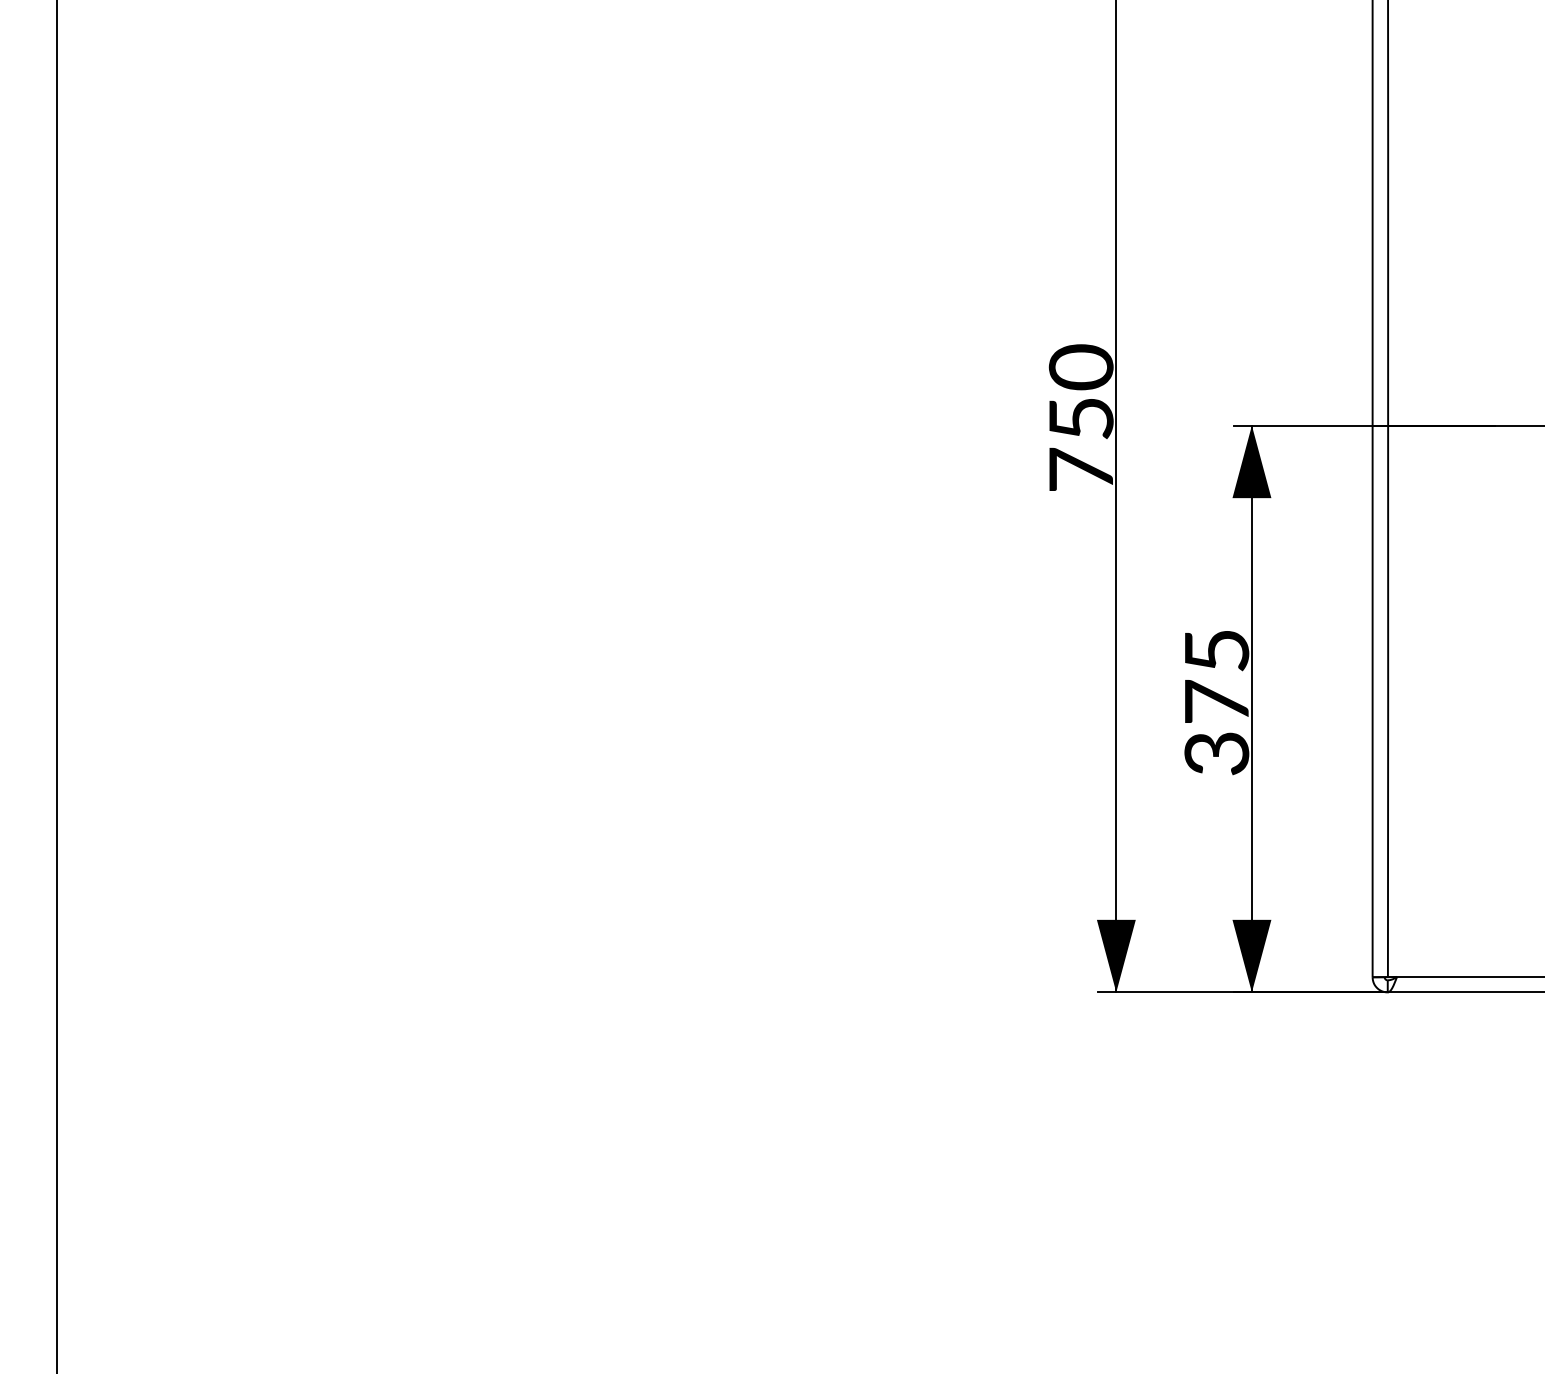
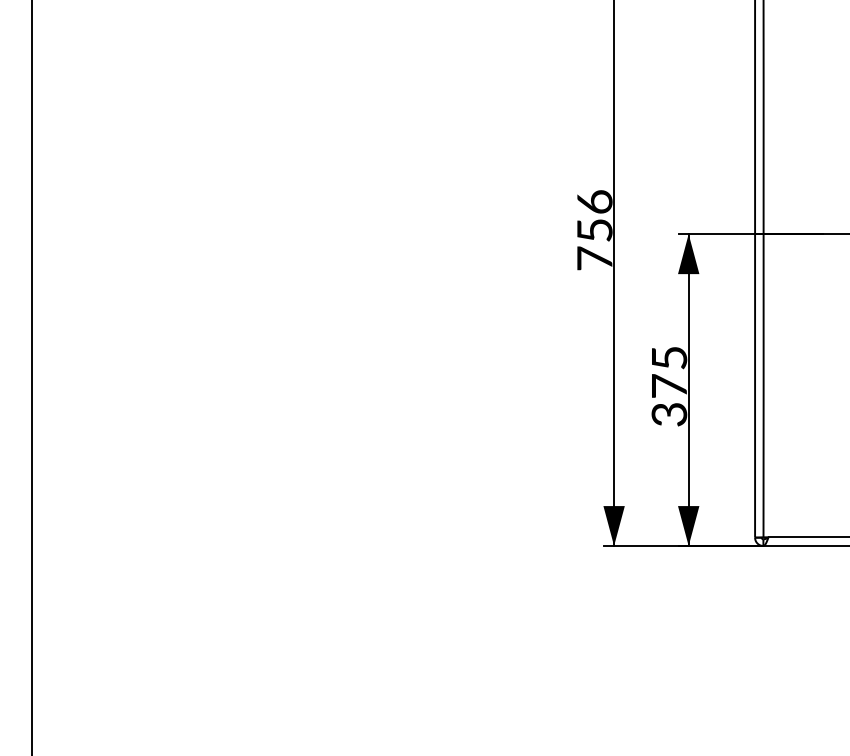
text: (1080, 366) -> (594, 201), 750 -> 756

